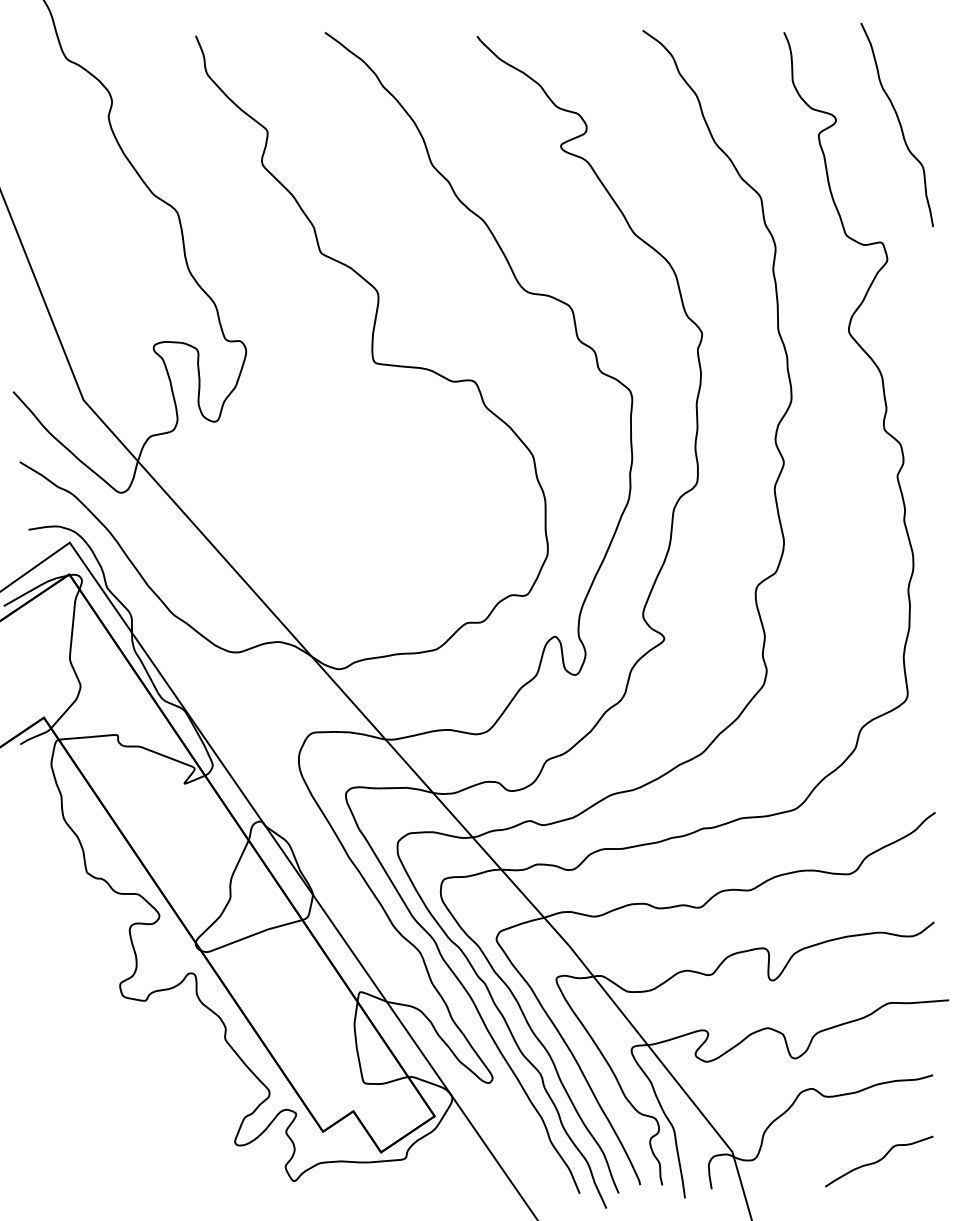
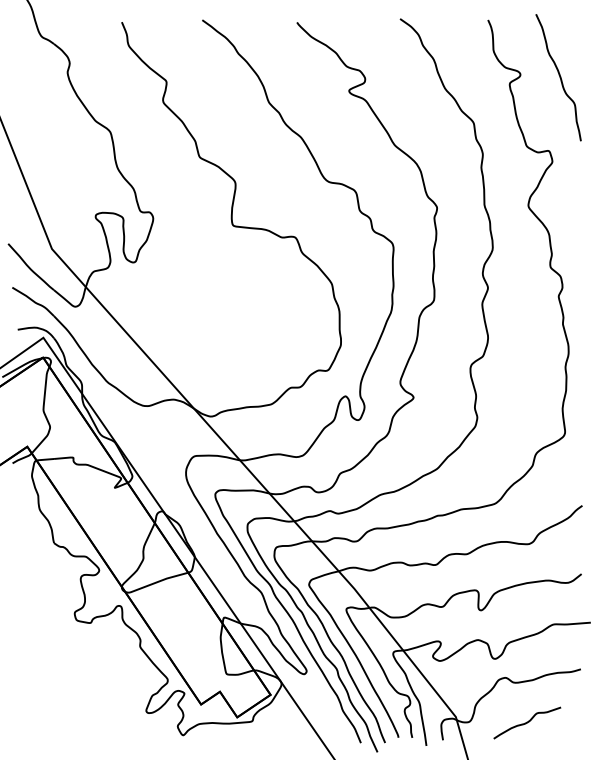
curve: (879, 1160) -> (527, 722), moved

